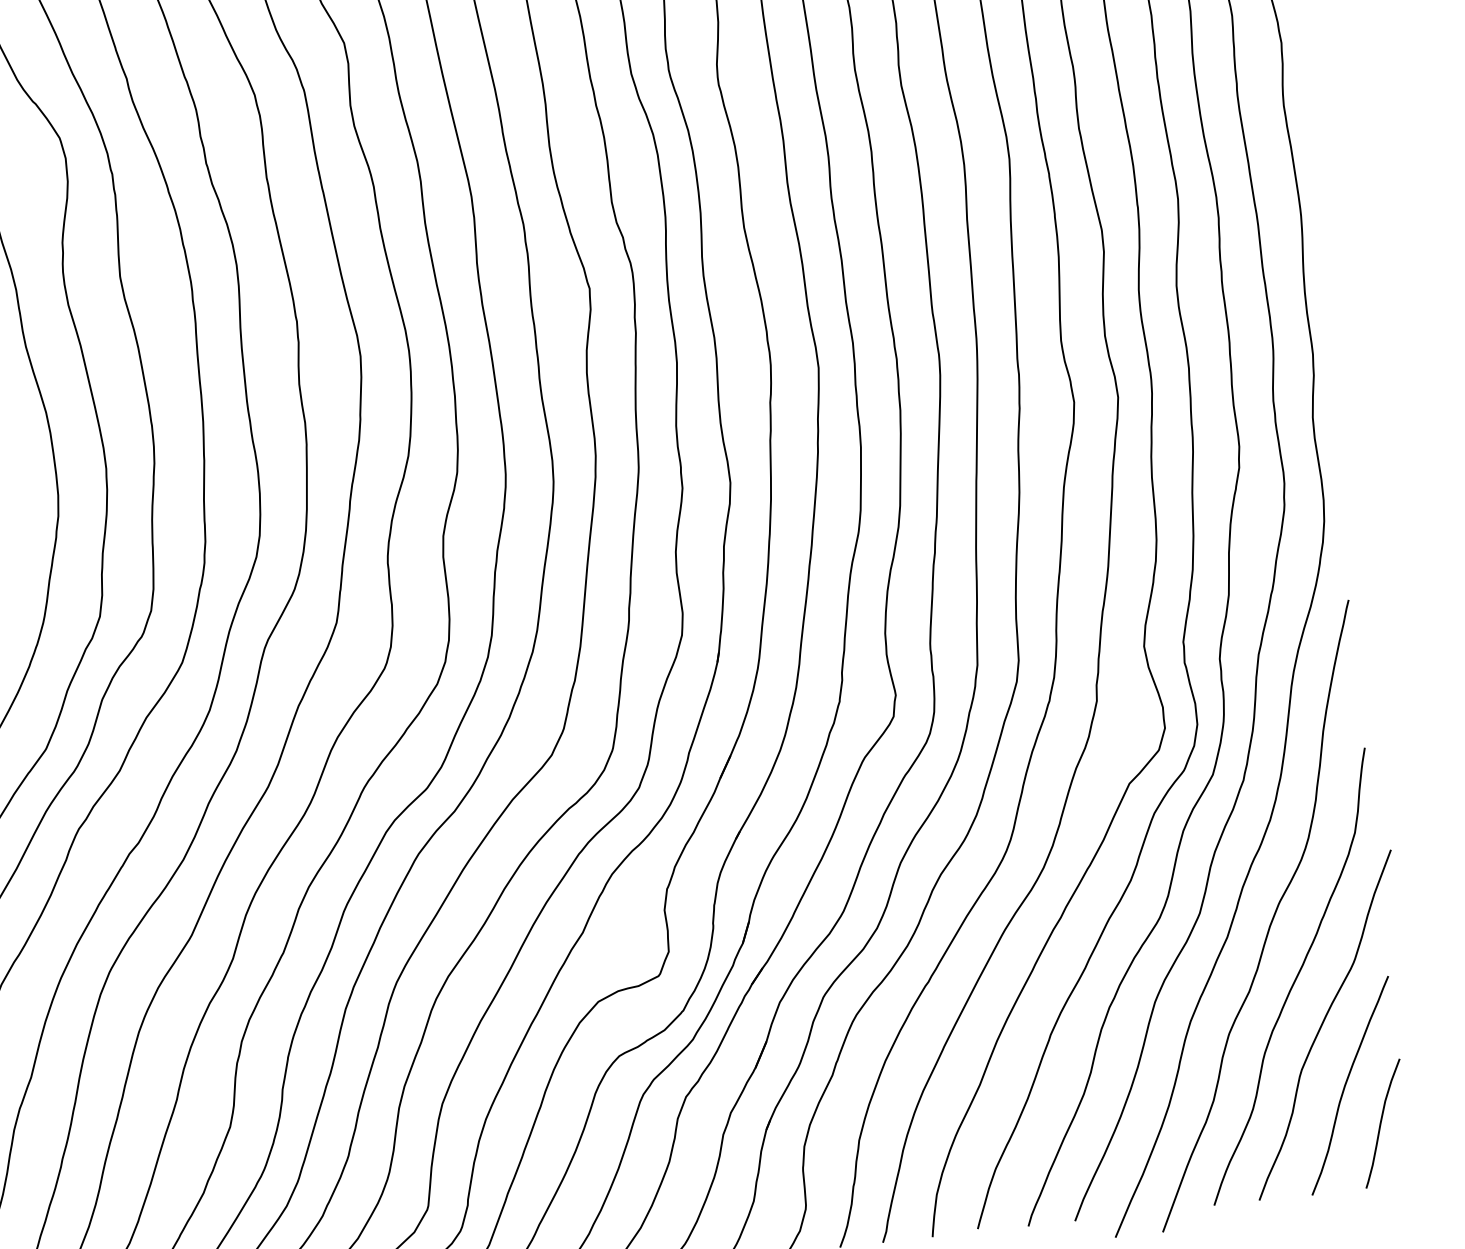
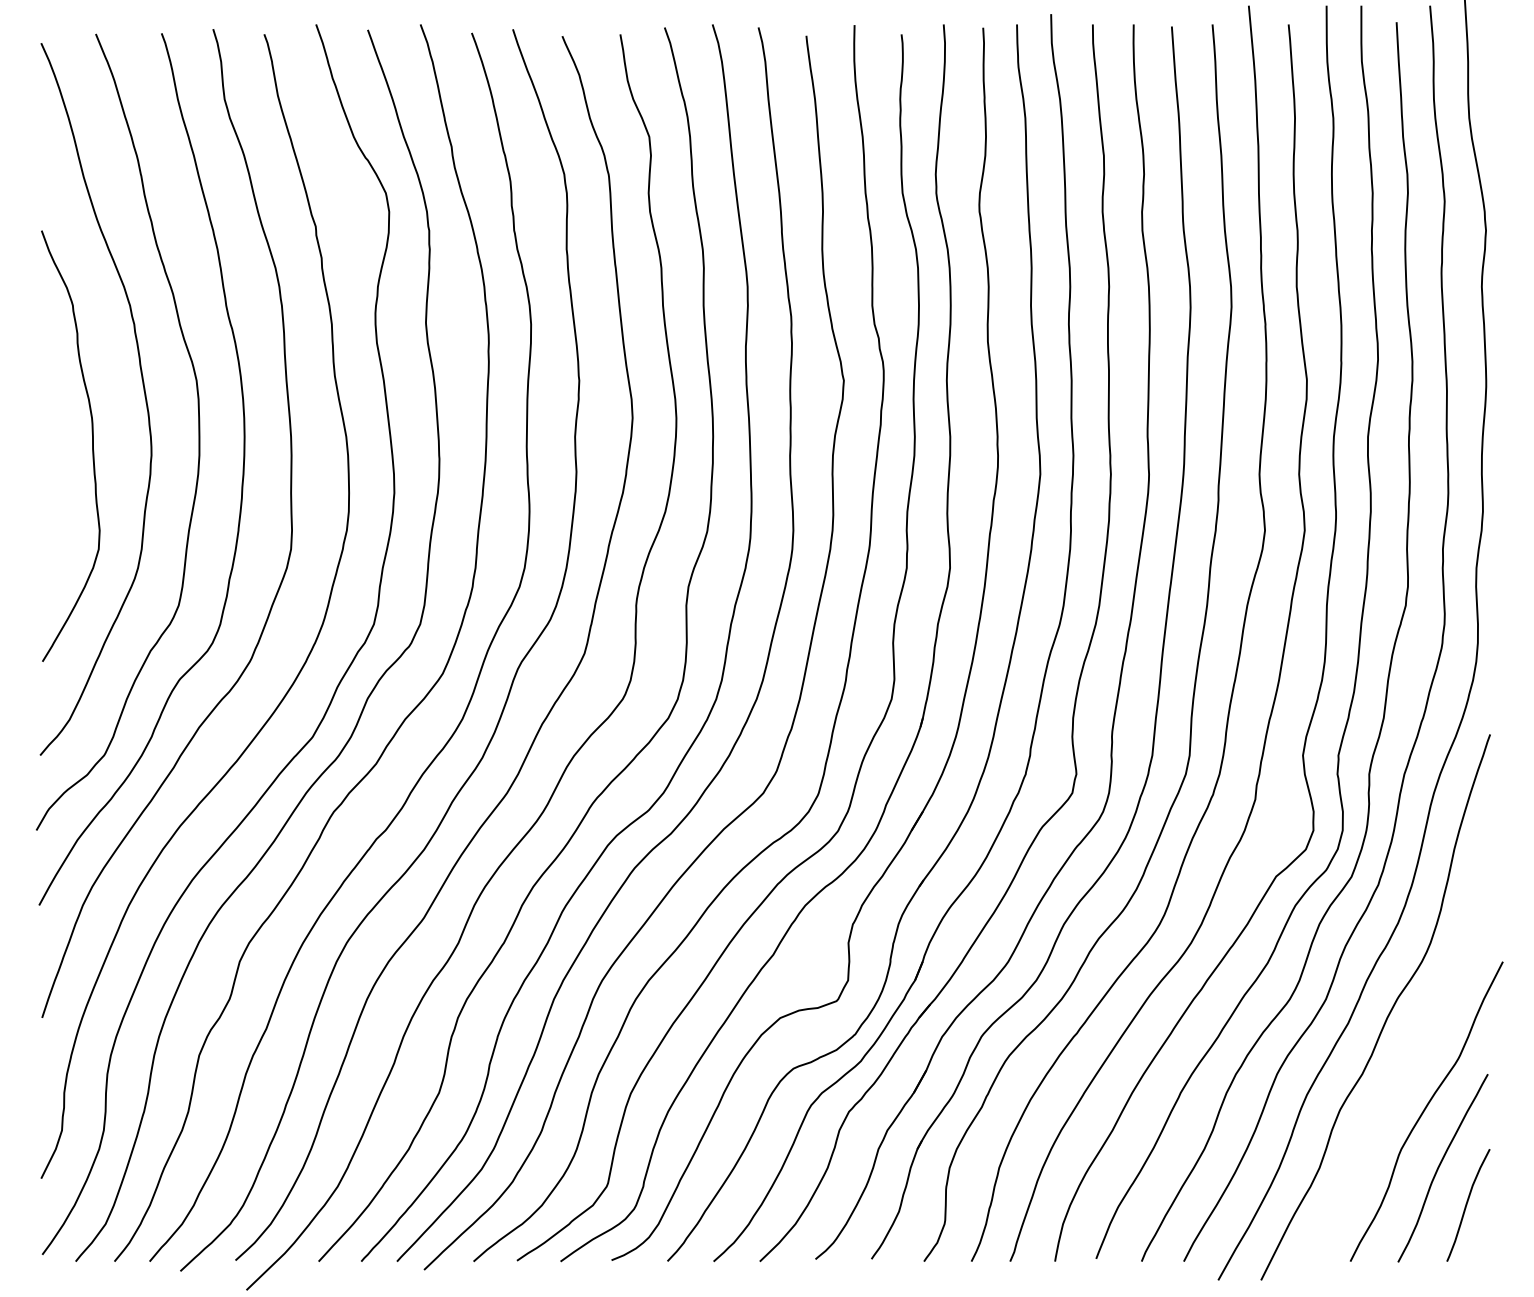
curve: (1295, 977) -> (1404, 1066), removed

